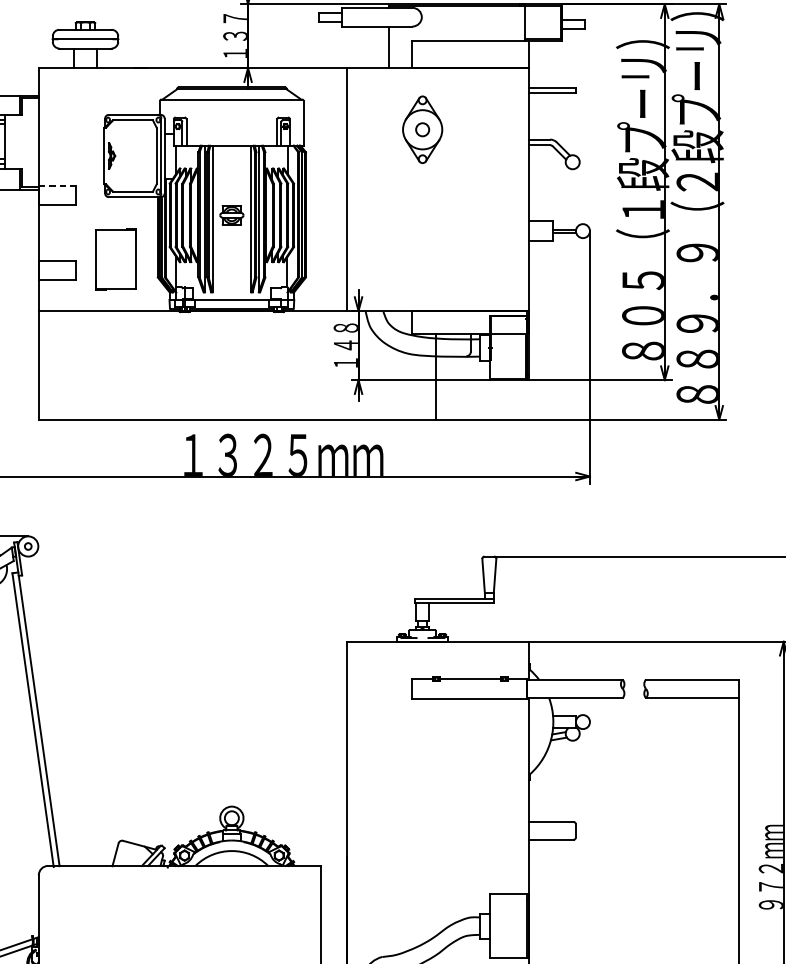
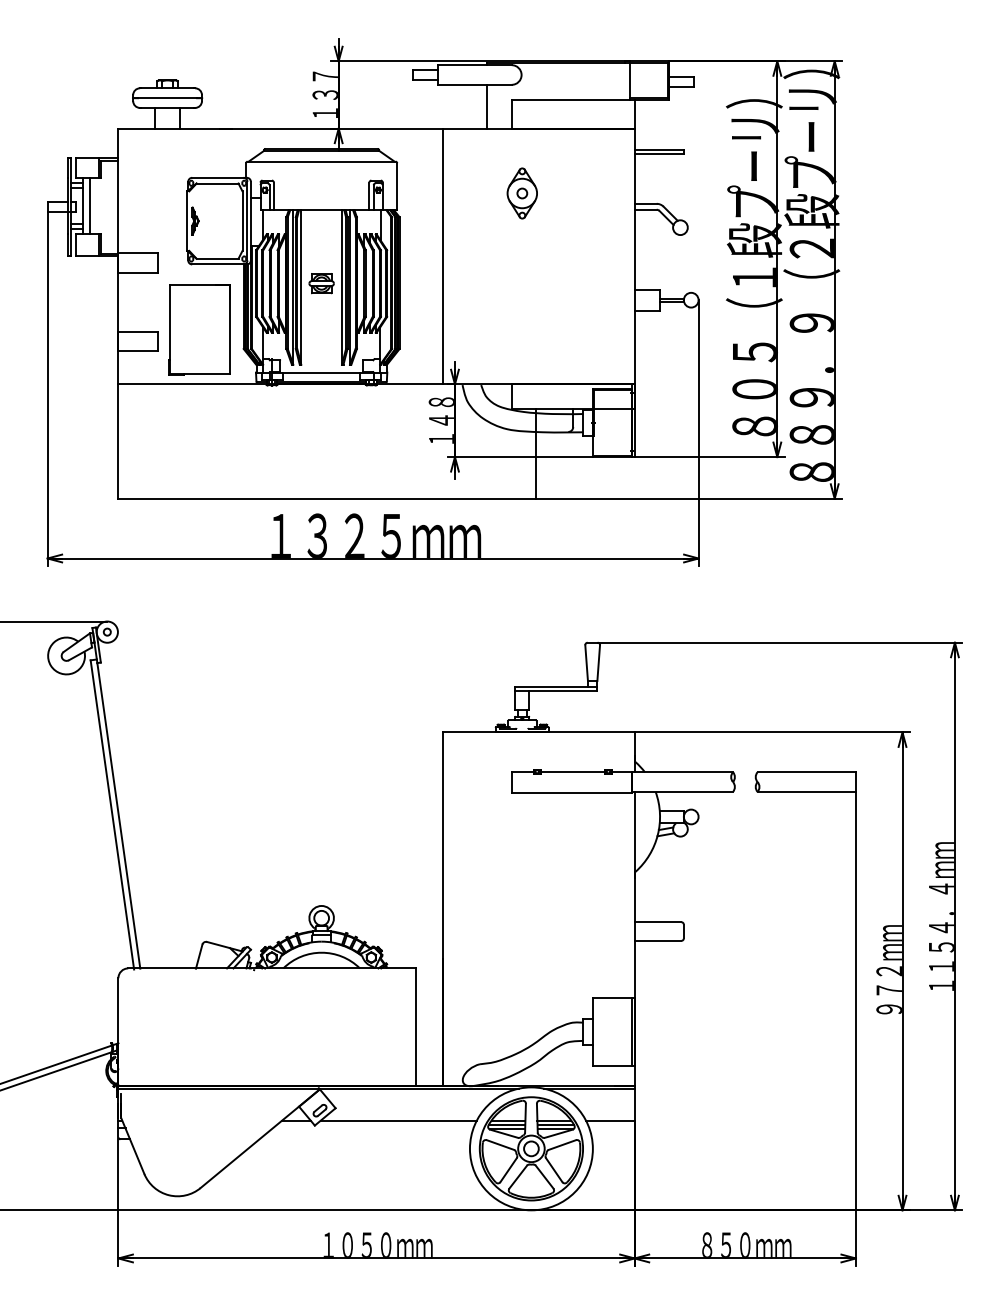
part: (421, 129) -> (521, 193), size x0.71
line: (12, 141) -> (90, 205), added
line: (57, 185) -> (138, 252), dashed -> solid
part: (115, 258) -> (199, 329), size x1.43

